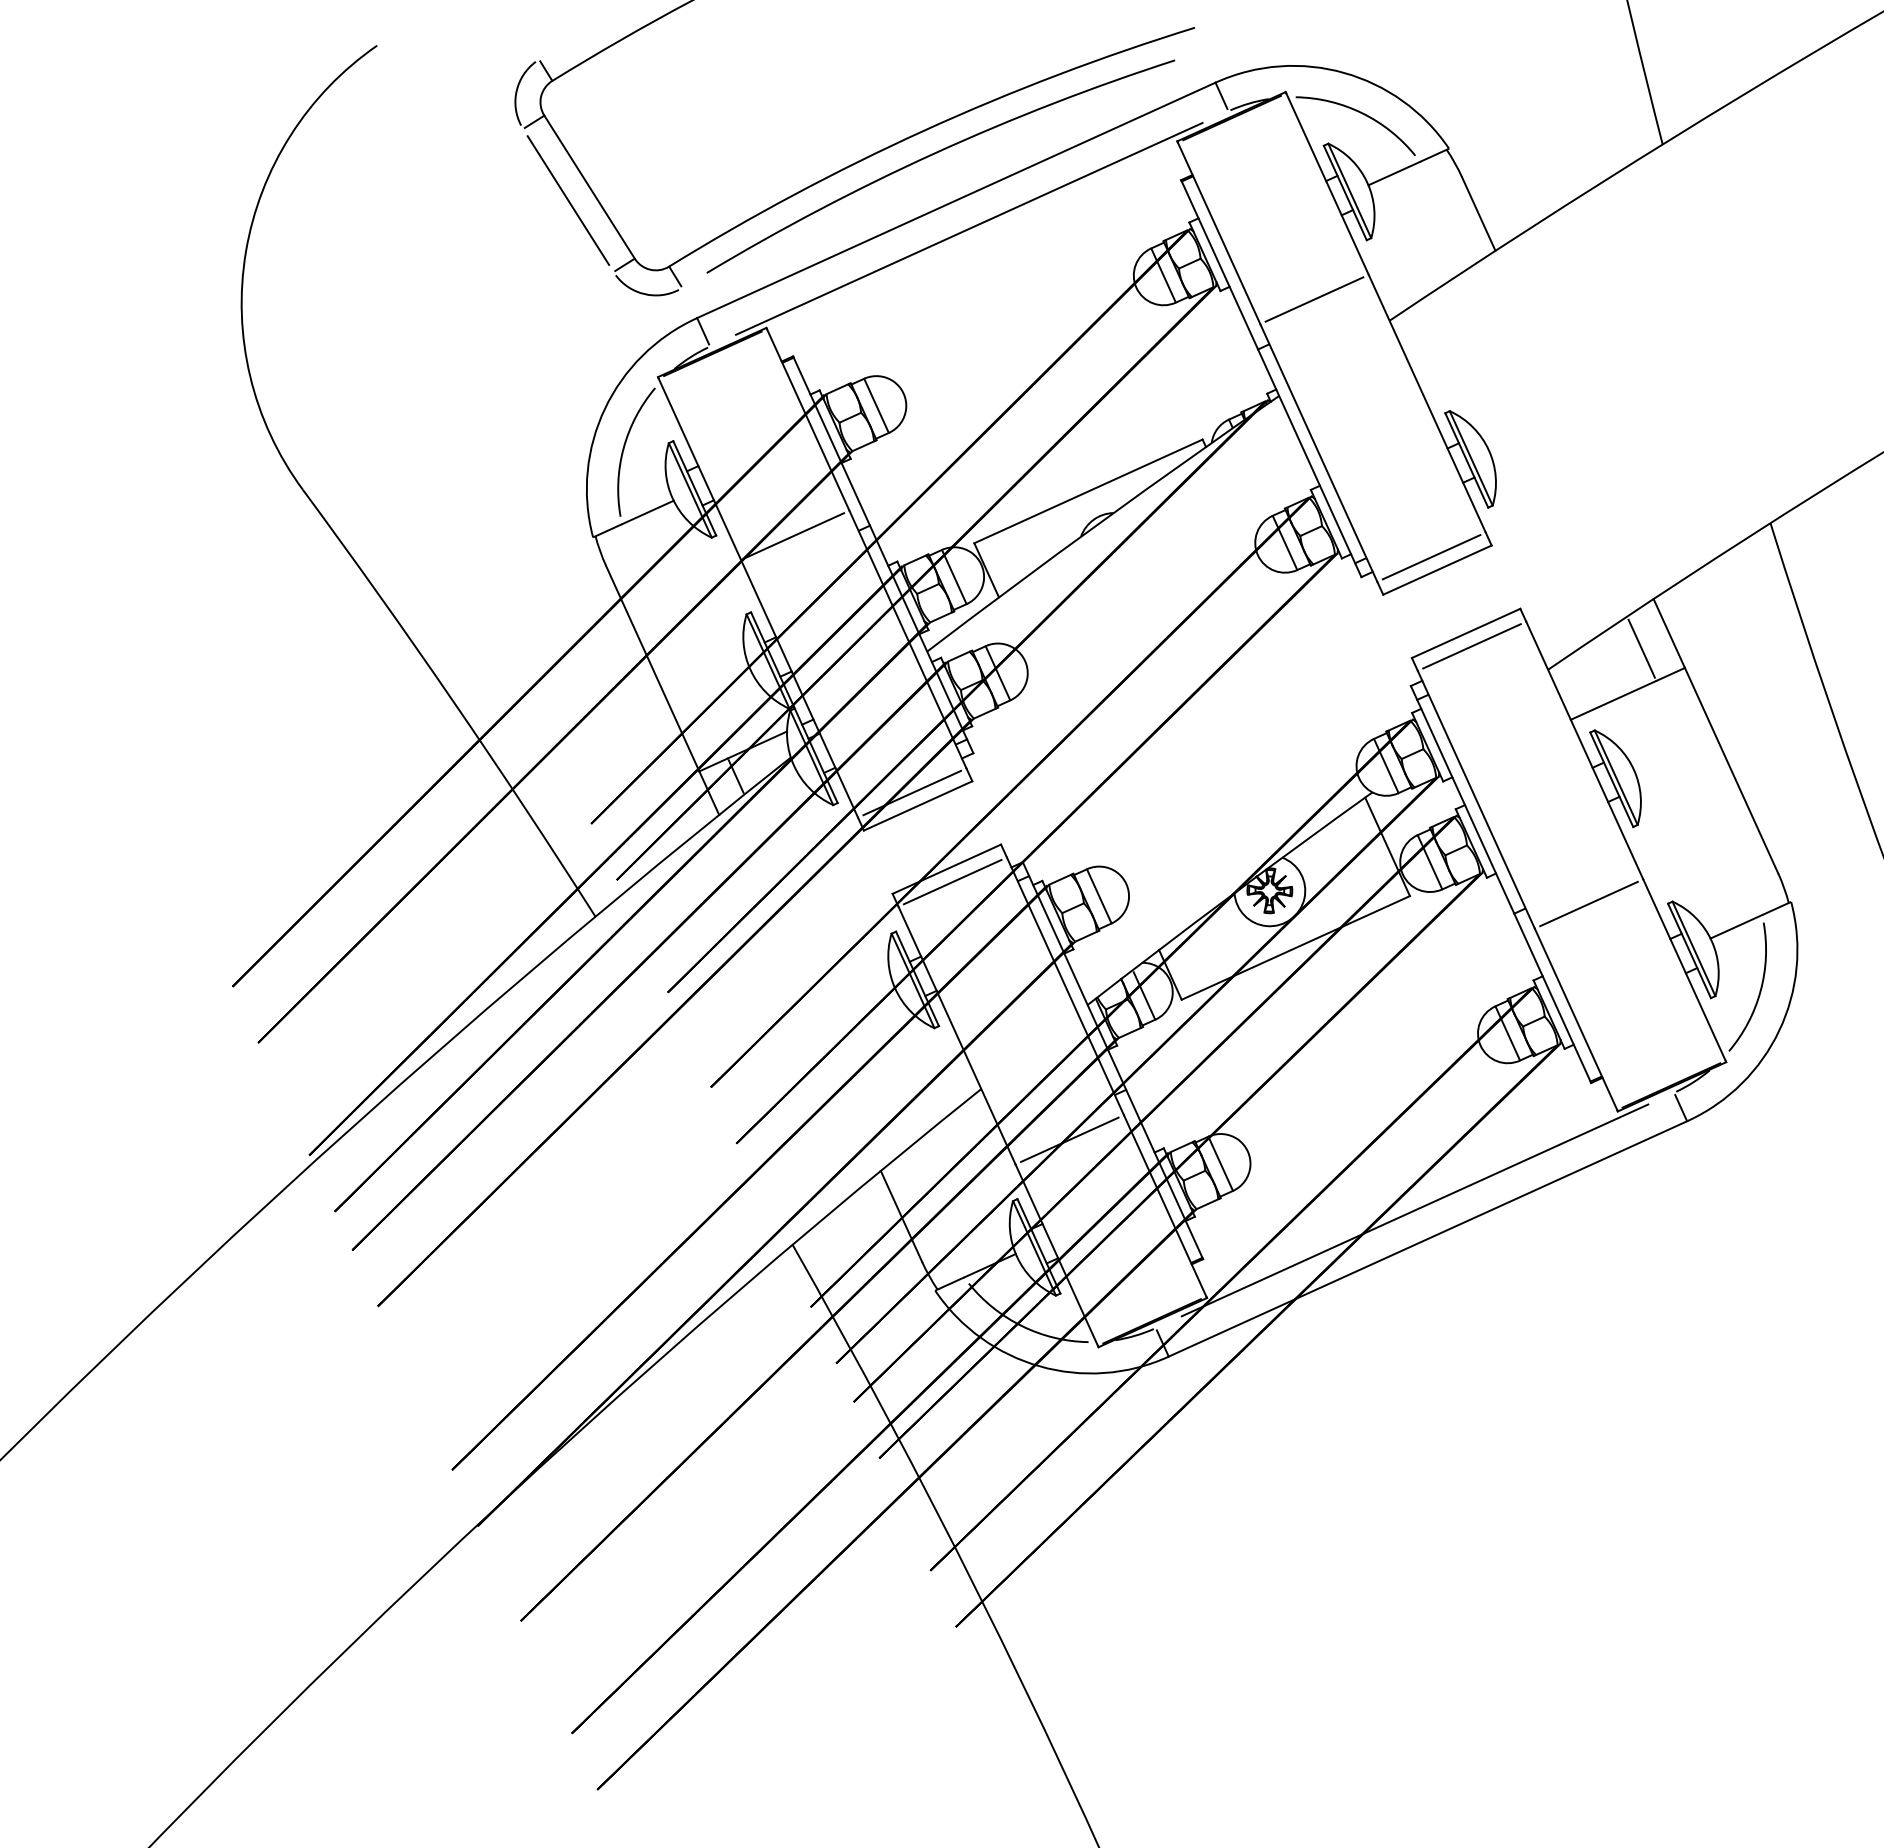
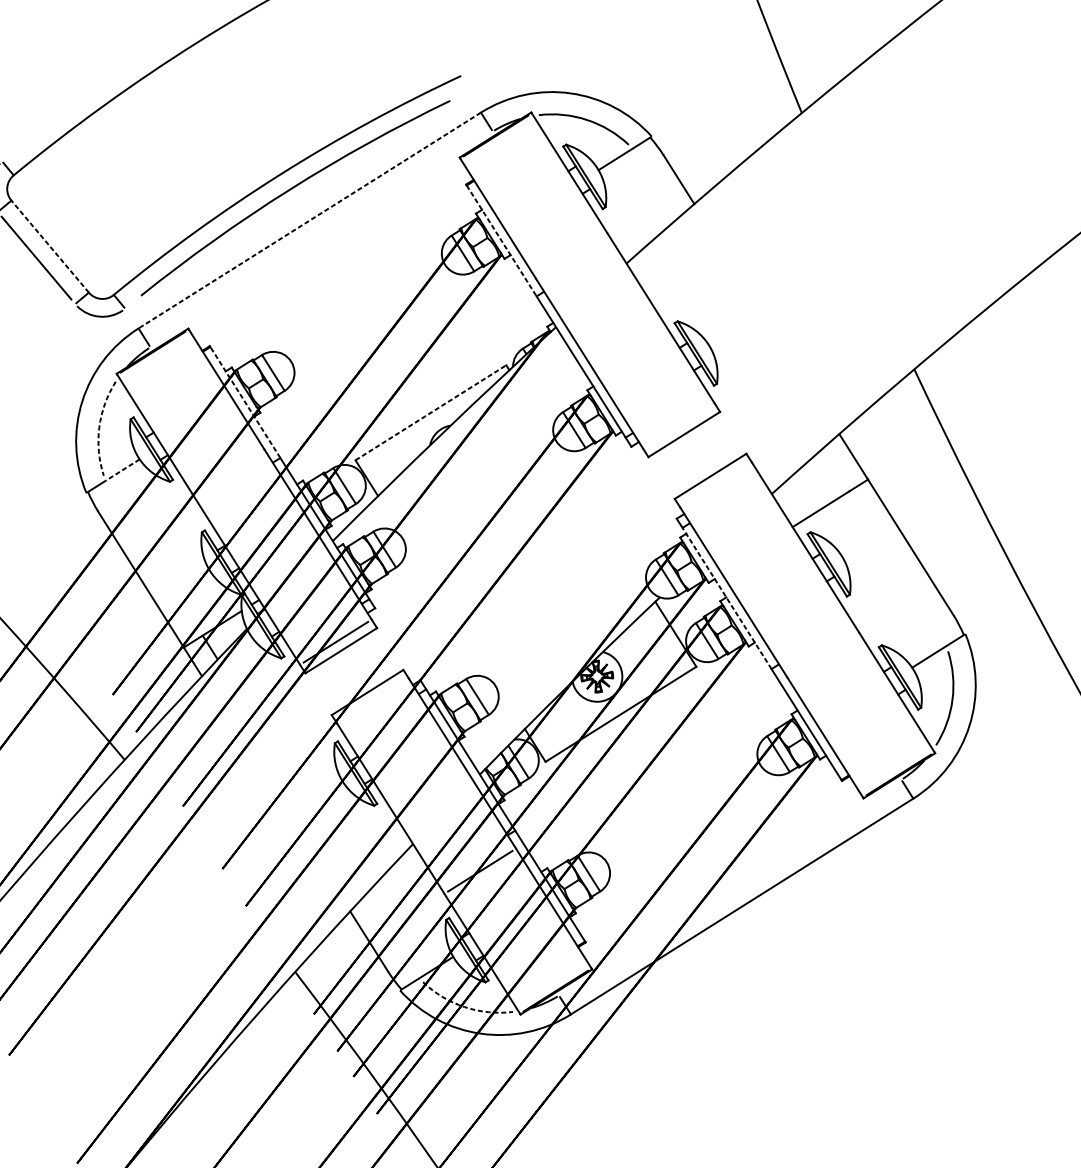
line: (589, 187) -> (50, 246), solid -> dashed
line: (956, 200) -> (309, 220), solid -> dashed
line: (969, 228) -> (321, 239), removed
line: (1220, 265) -> (502, 240), solid -> dashed
line: (1314, 299) -> (571, 255), removed
line: (831, 441) -> (245, 402), solid -> dashed
arc: (623, 448) -> (99, 427), solid -> dashed
line: (1088, 491) -> (430, 412), solid -> dashed
line: (647, 512) -> (122, 470), solid -> dashed
line: (795, 535) -> (228, 472), removed
line: (1431, 557) -> (678, 426), removed
line: (1471, 646) -> (715, 485), removed
line: (1641, 648) -> (835, 470), removed
line: (1465, 806) -> (726, 598), solid -> dashed
line: (952, 881) -> (372, 700), removed
line: (1588, 903) -> (822, 654), removed
line: (1414, 1210) -> (729, 887), removed
arc: (1022, 1326) -> (465, 1007), solid -> dashed

